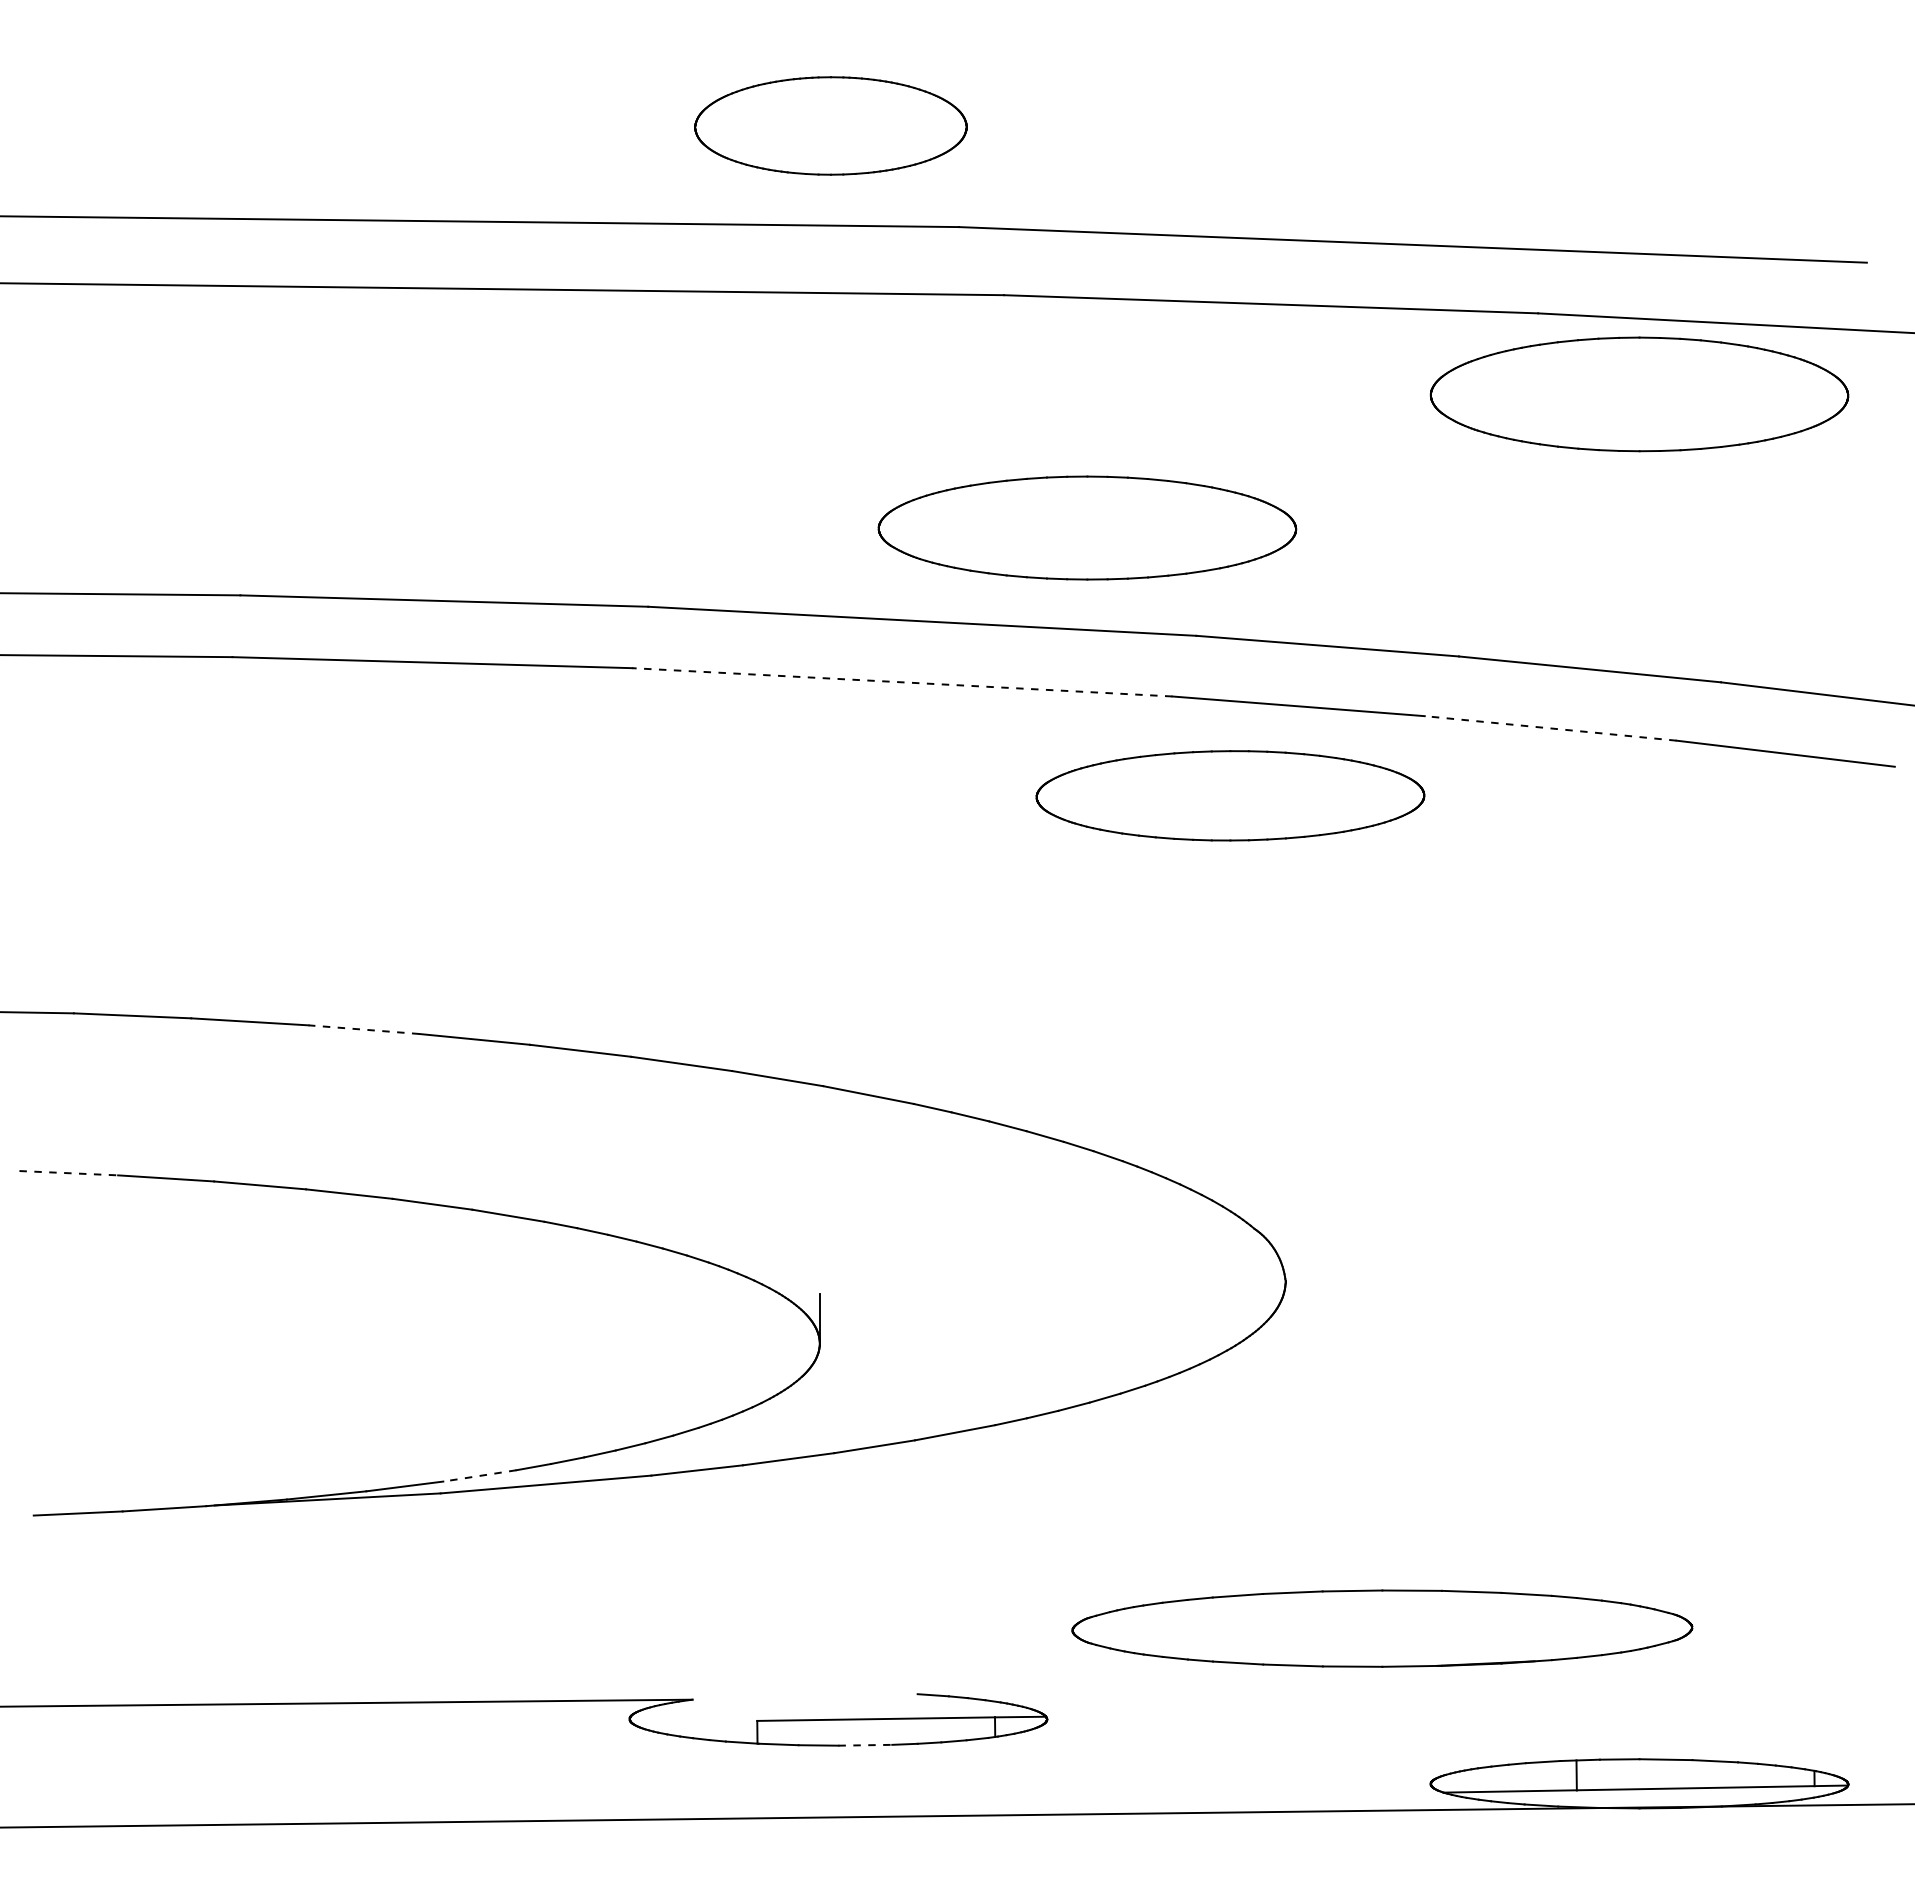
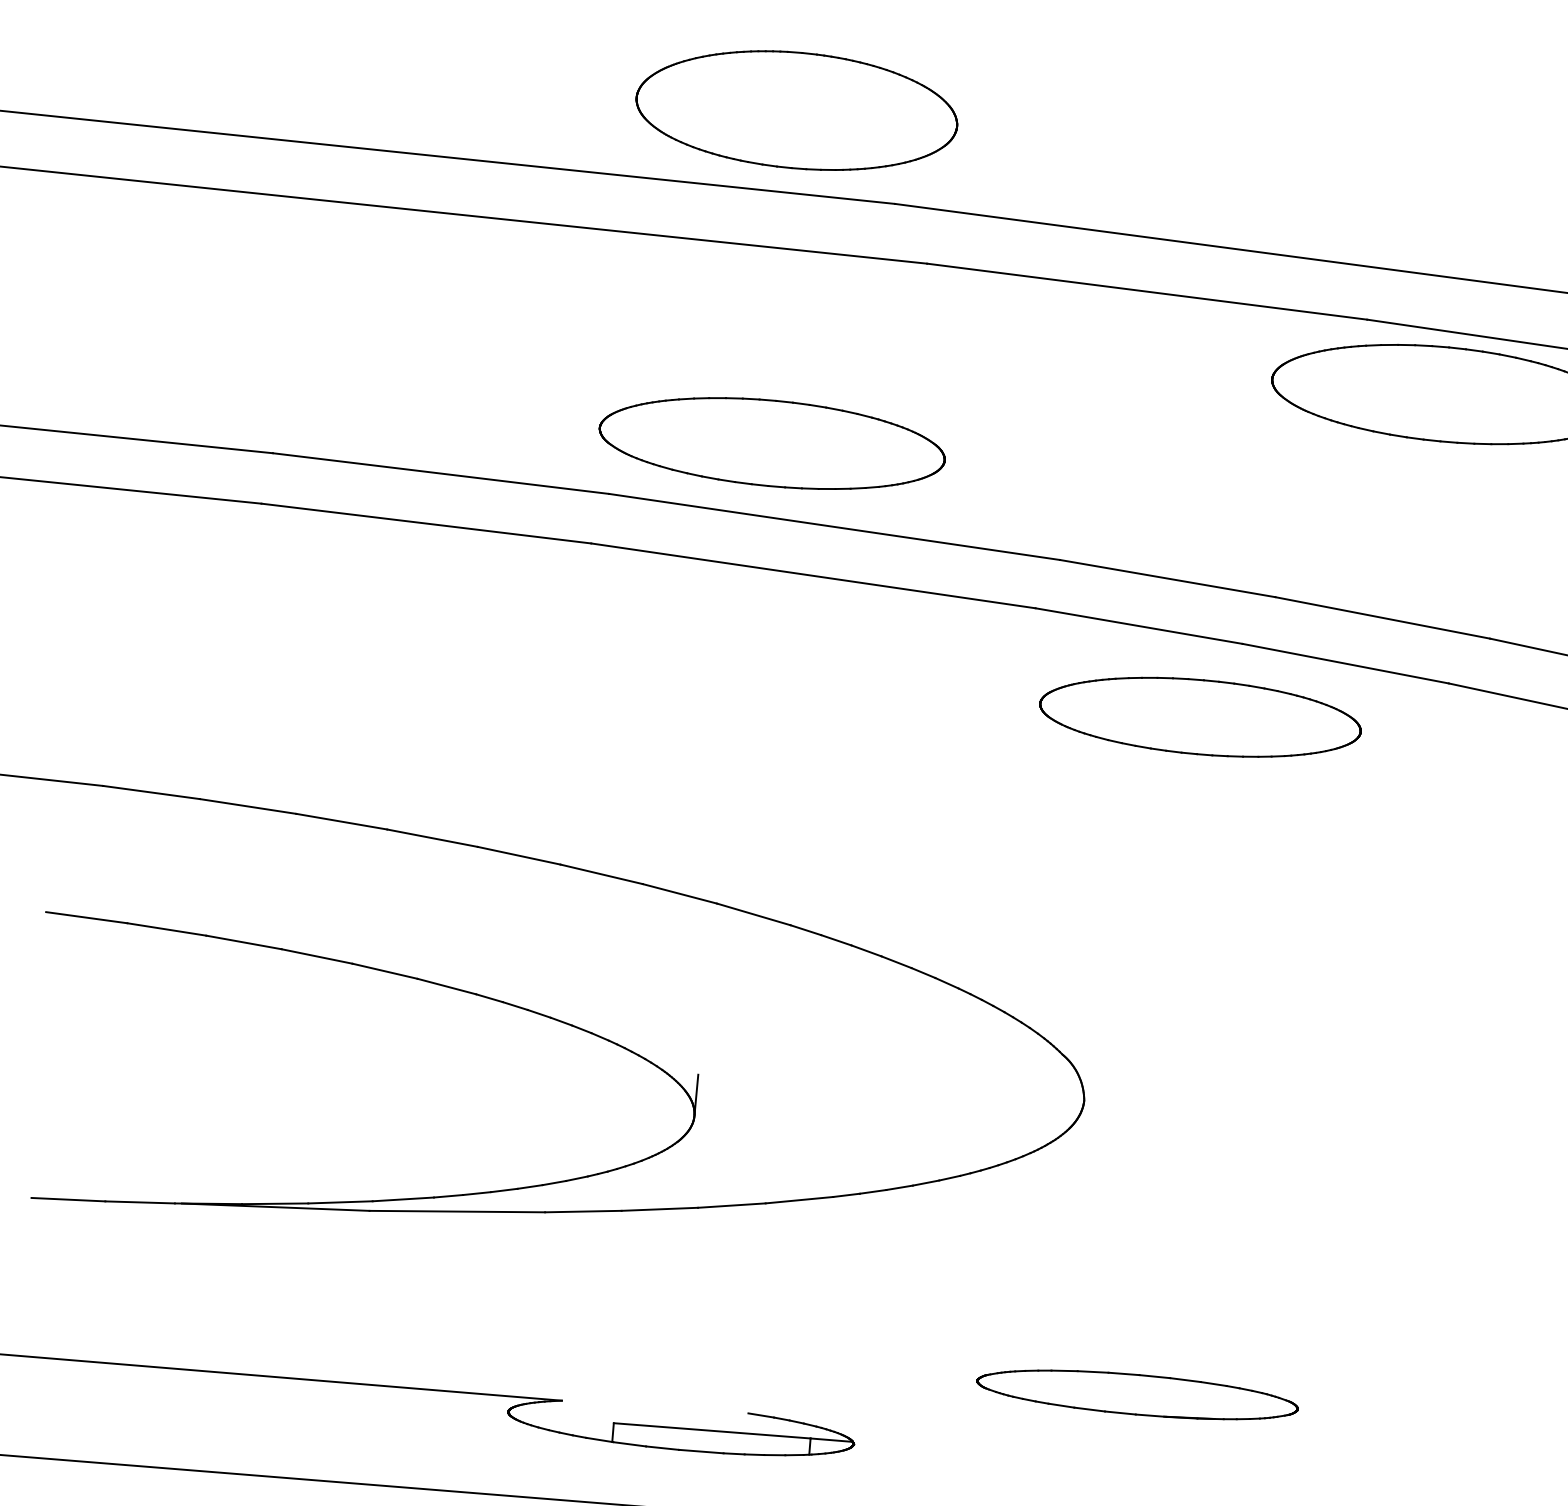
part: (830, 125) -> (796, 110), size x1.43
part: (1087, 527) -> (772, 442), moved
line: (901, 682) -> (812, 575), dashed -> solid
line: (1550, 728) -> (1345, 663), dashed -> solid
part: (1230, 795) -> (1200, 716), moved
line: (364, 1029) -> (342, 821), dashed -> solid
line: (69, 1173) -> (87, 917), dashed -> solid
line: (479, 1475) -> (403, 1199), dashed -> solid
part: (1382, 1628) -> (1137, 1394), size x0.62
line: (865, 1745) -> (701, 1451), dashed -> solid

